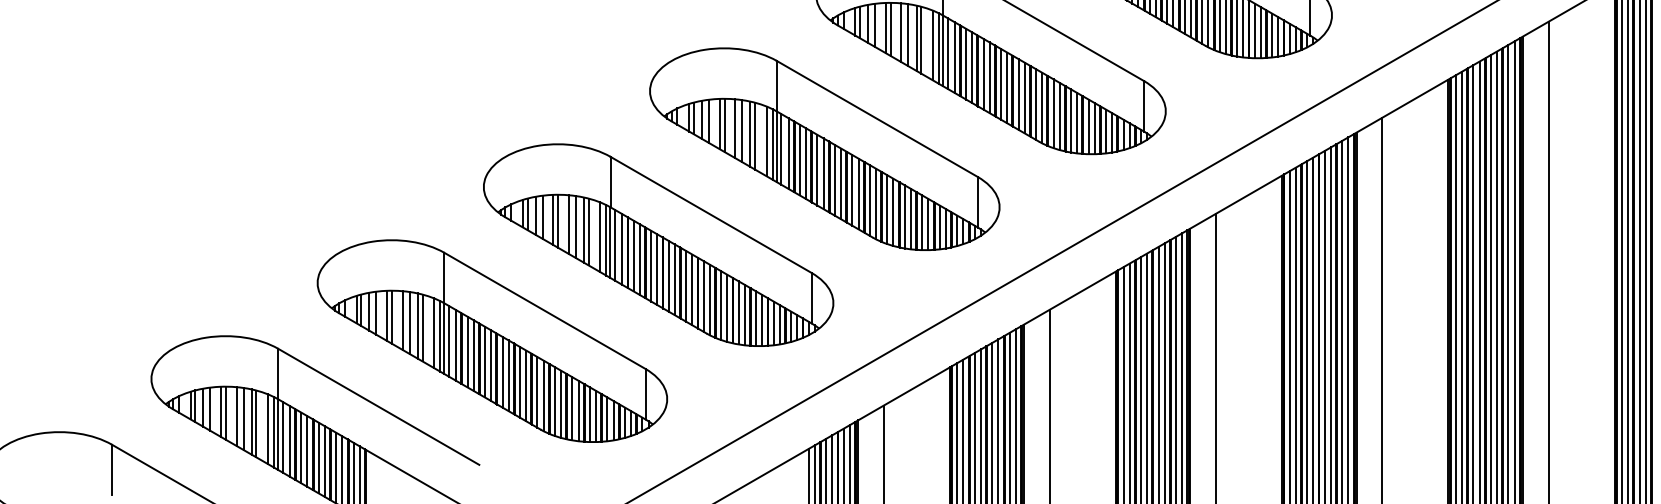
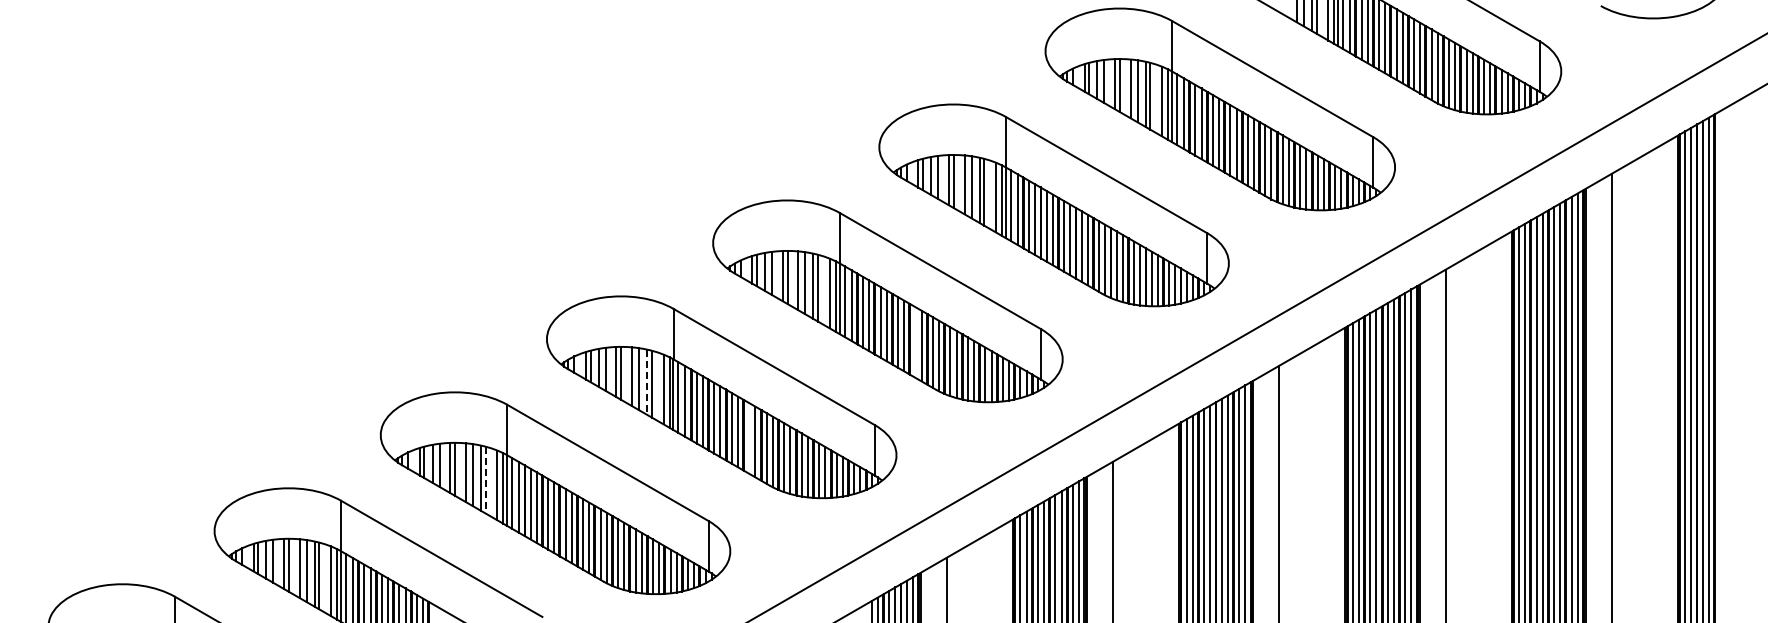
line: (852, 190) -> (915, 342), removed
line: (584, 230) -> (647, 382), solid -> dashed
line: (686, 286) -> (749, 438), removed
line: (422, 328) -> (485, 480), solid -> dashed

